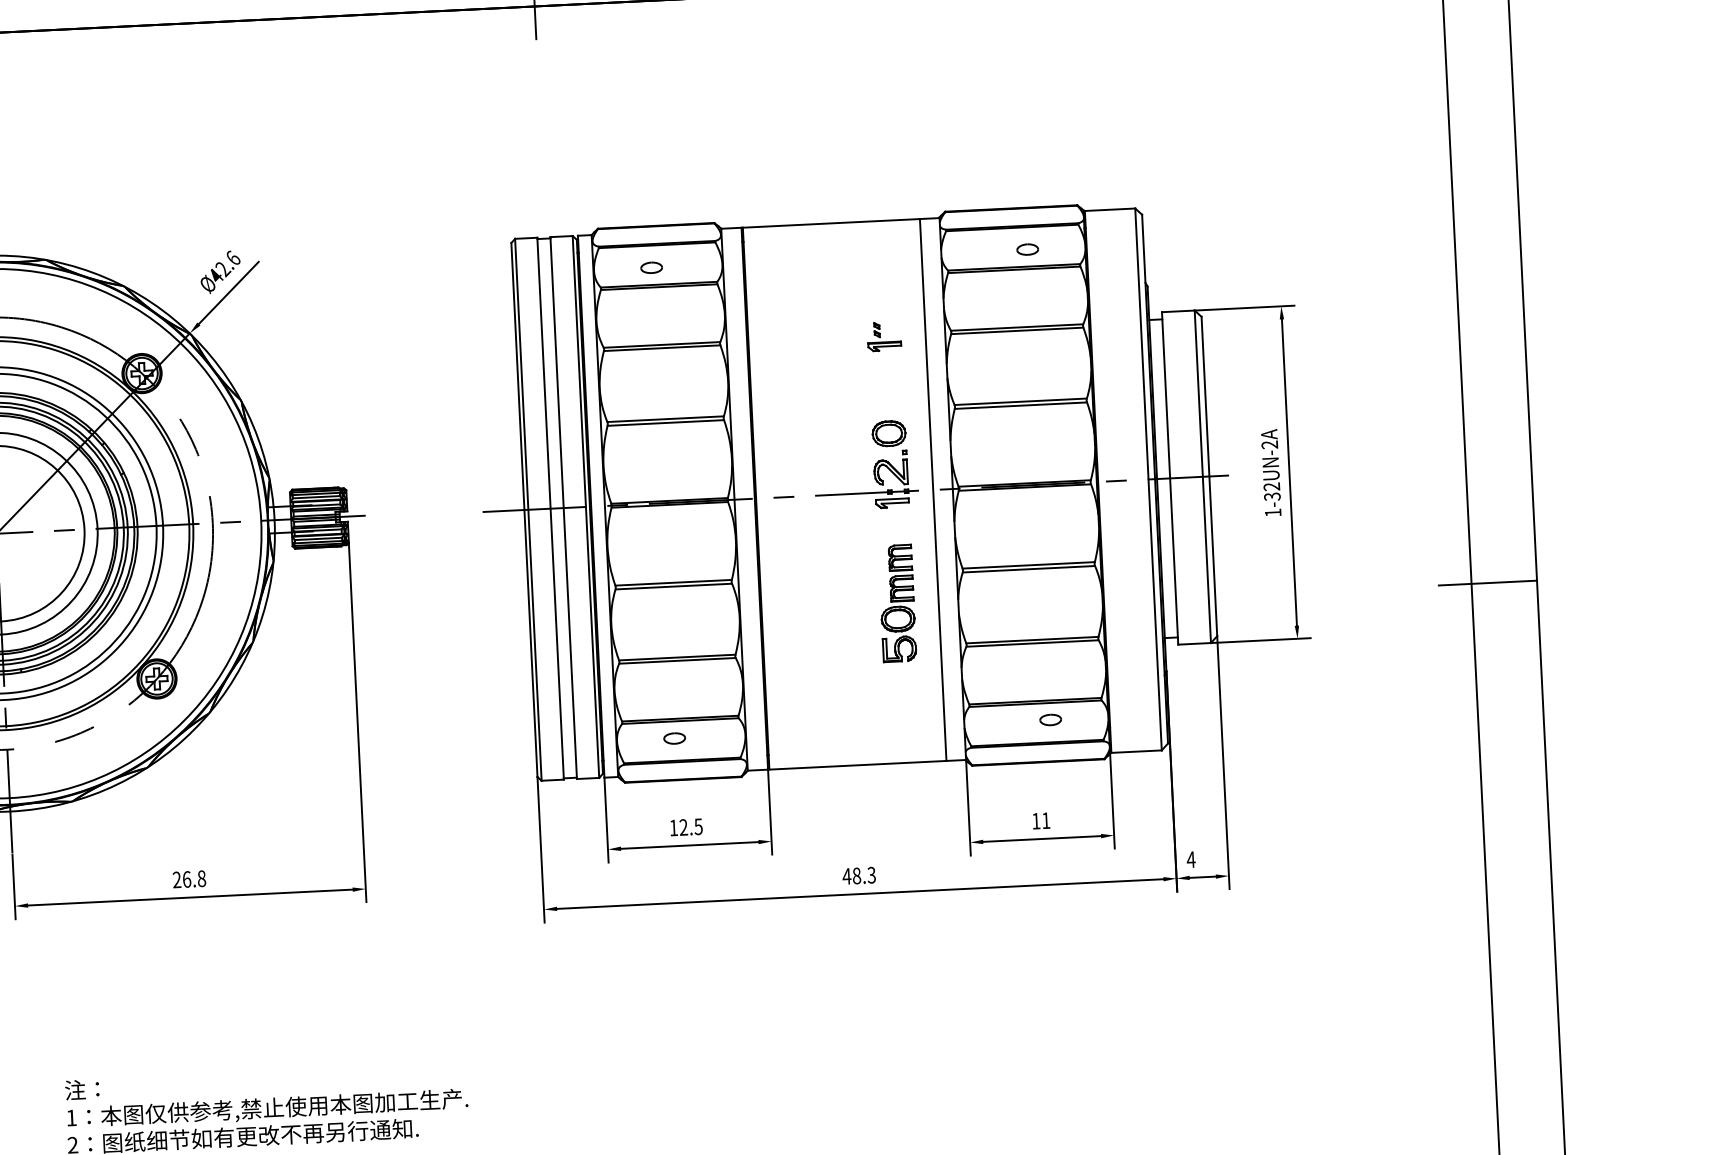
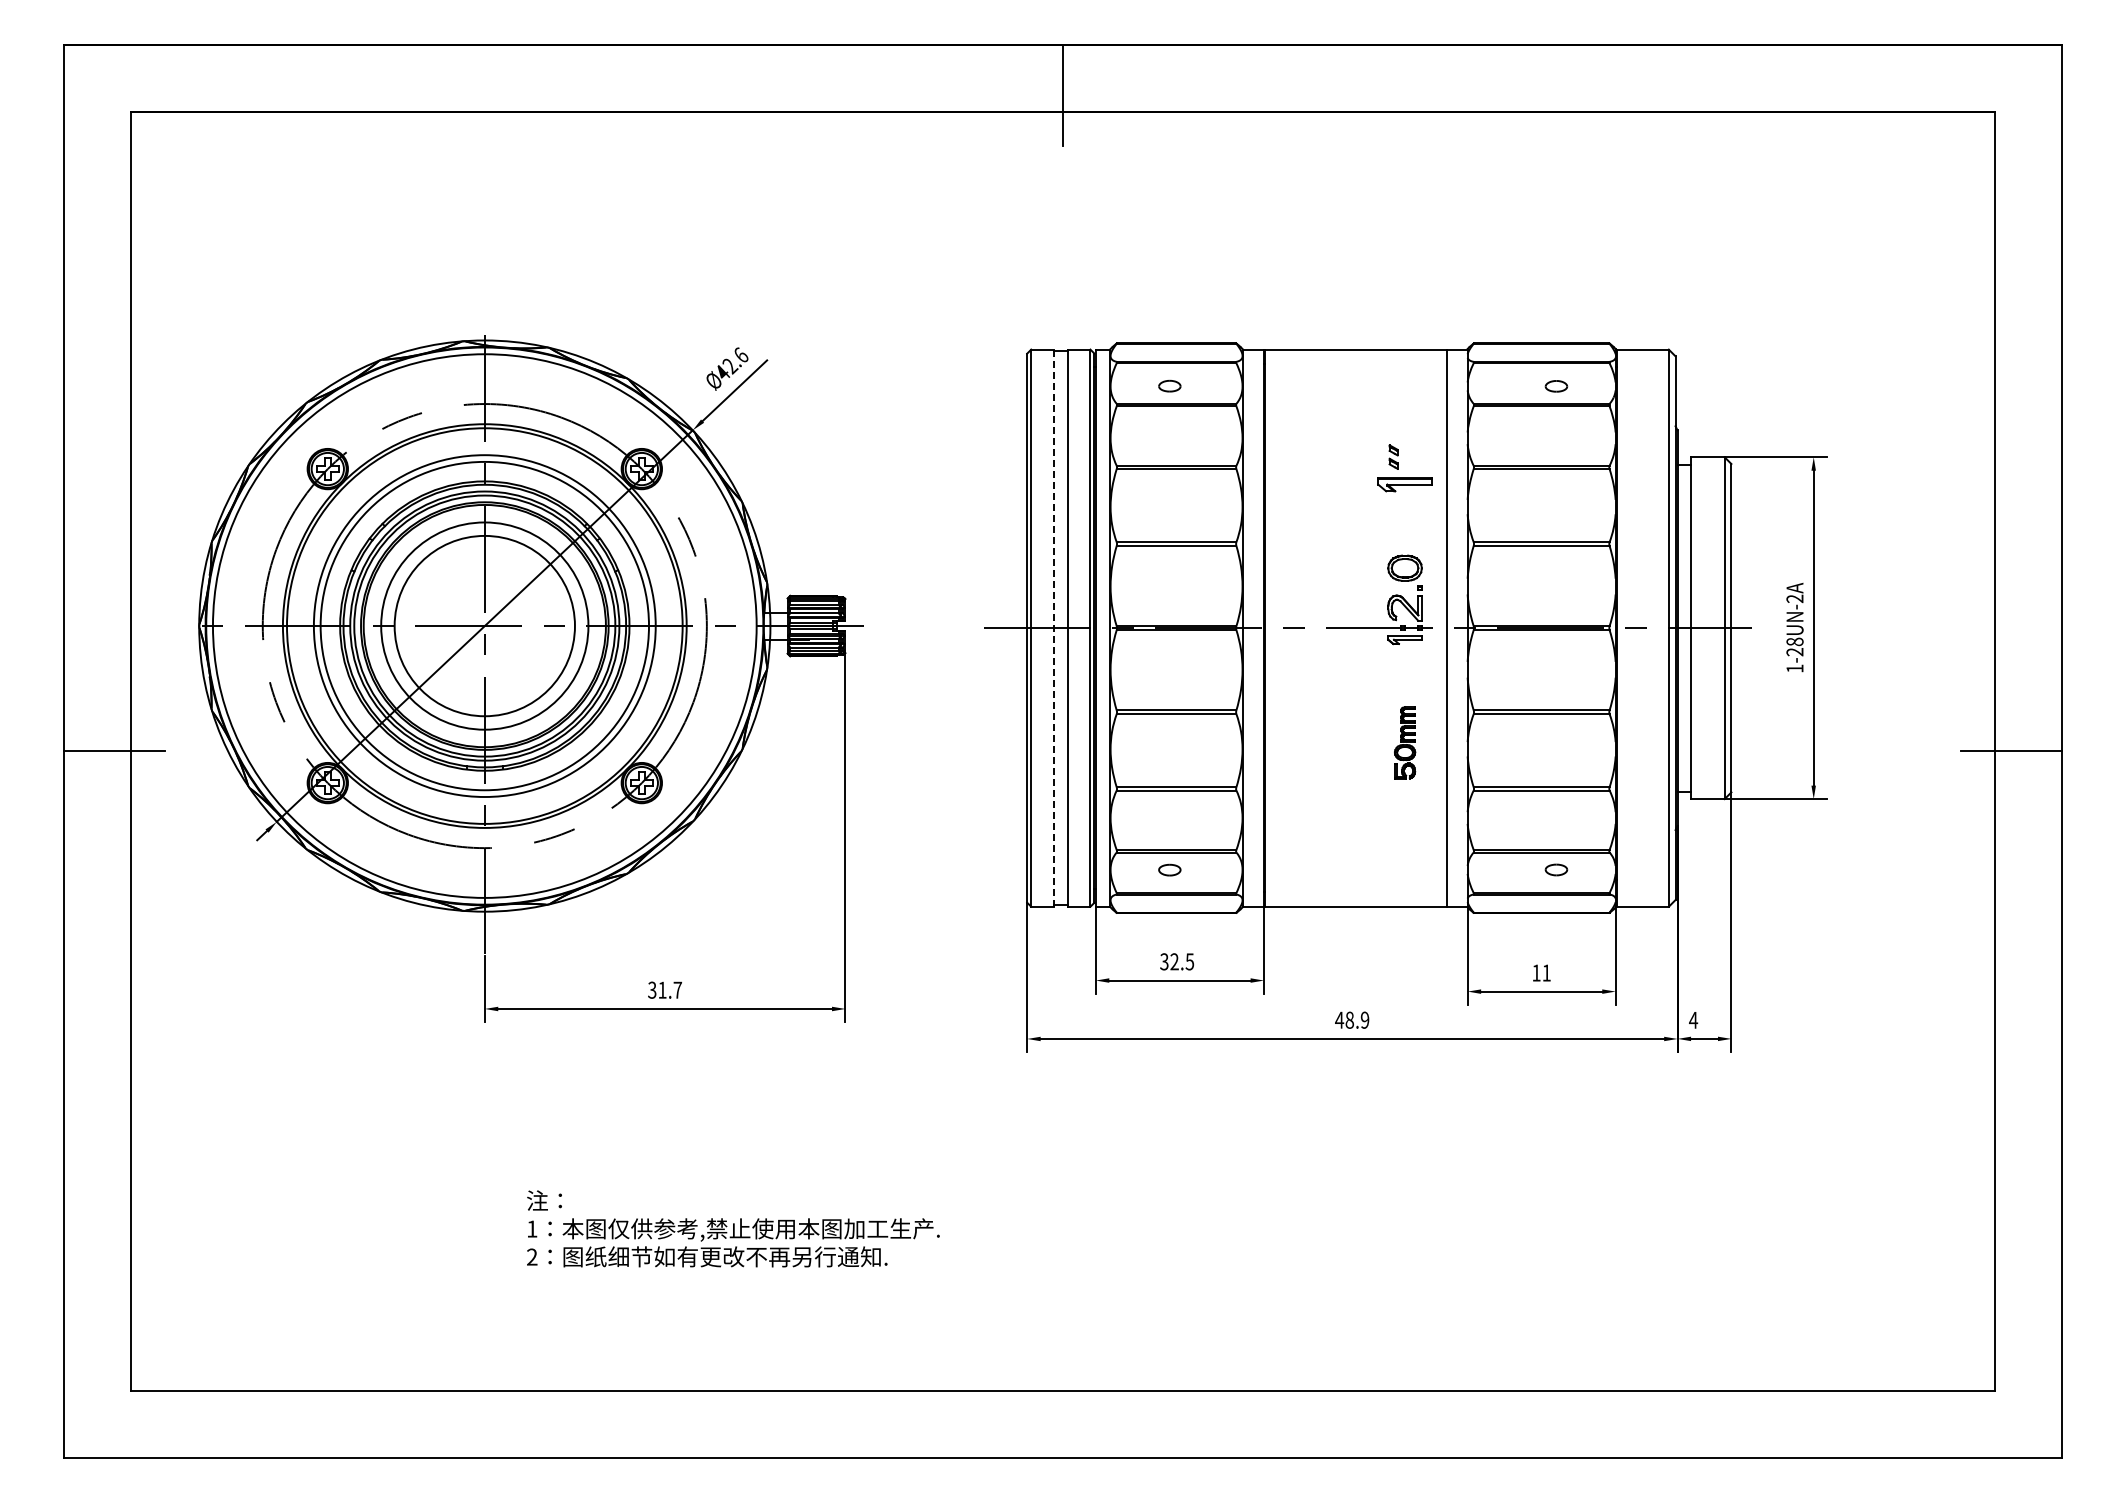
part: (883, 336) -> (1404, 468), size x1.6
text: (1271, 491) -> (1794, 646), 1-32UN-2A -> 1-28UN-2A
line: (551, 508) -> (1054, 628), solid -> dashed
part: (896, 603) -> (1404, 742), size x0.6
text: (673, 827) -> (1164, 961), 12.5 -> 32.5
text: (871, 875) -> (1364, 1020), 48.3 -> 48.9
text: (189, 878) -> (665, 989), 26.8 -> 31.7

